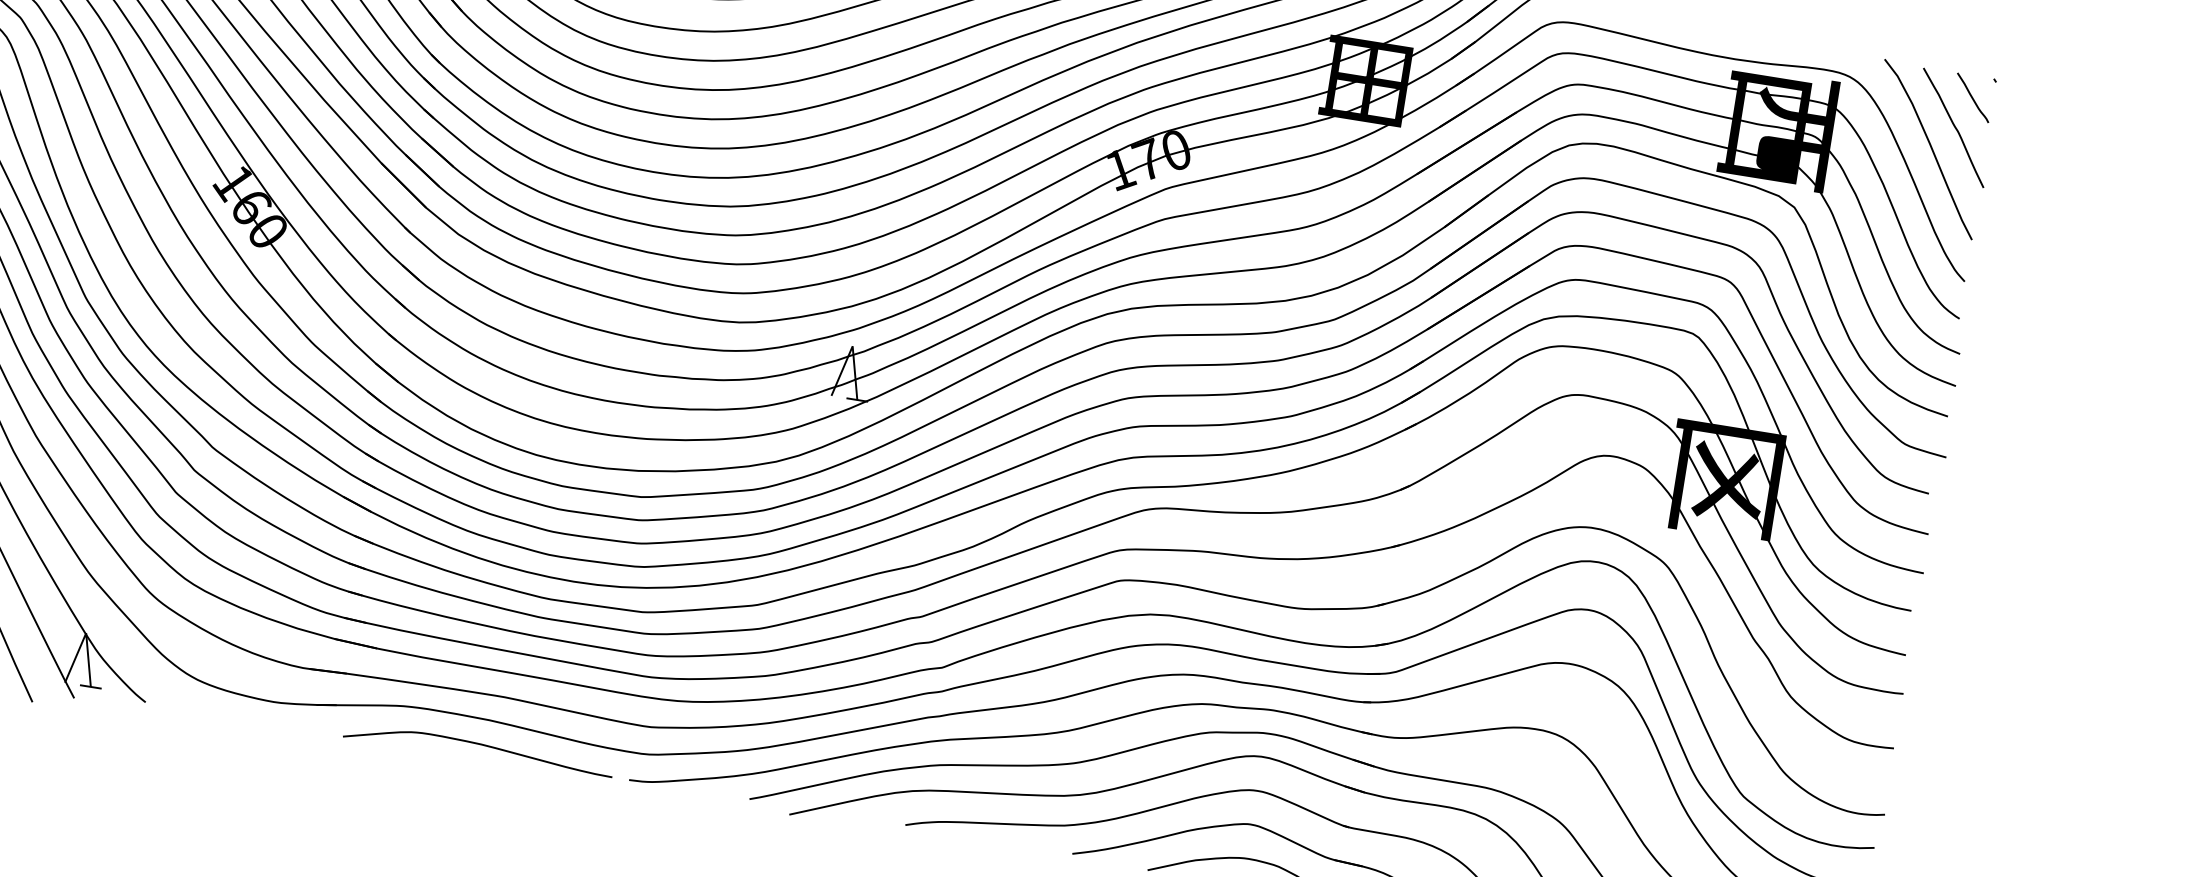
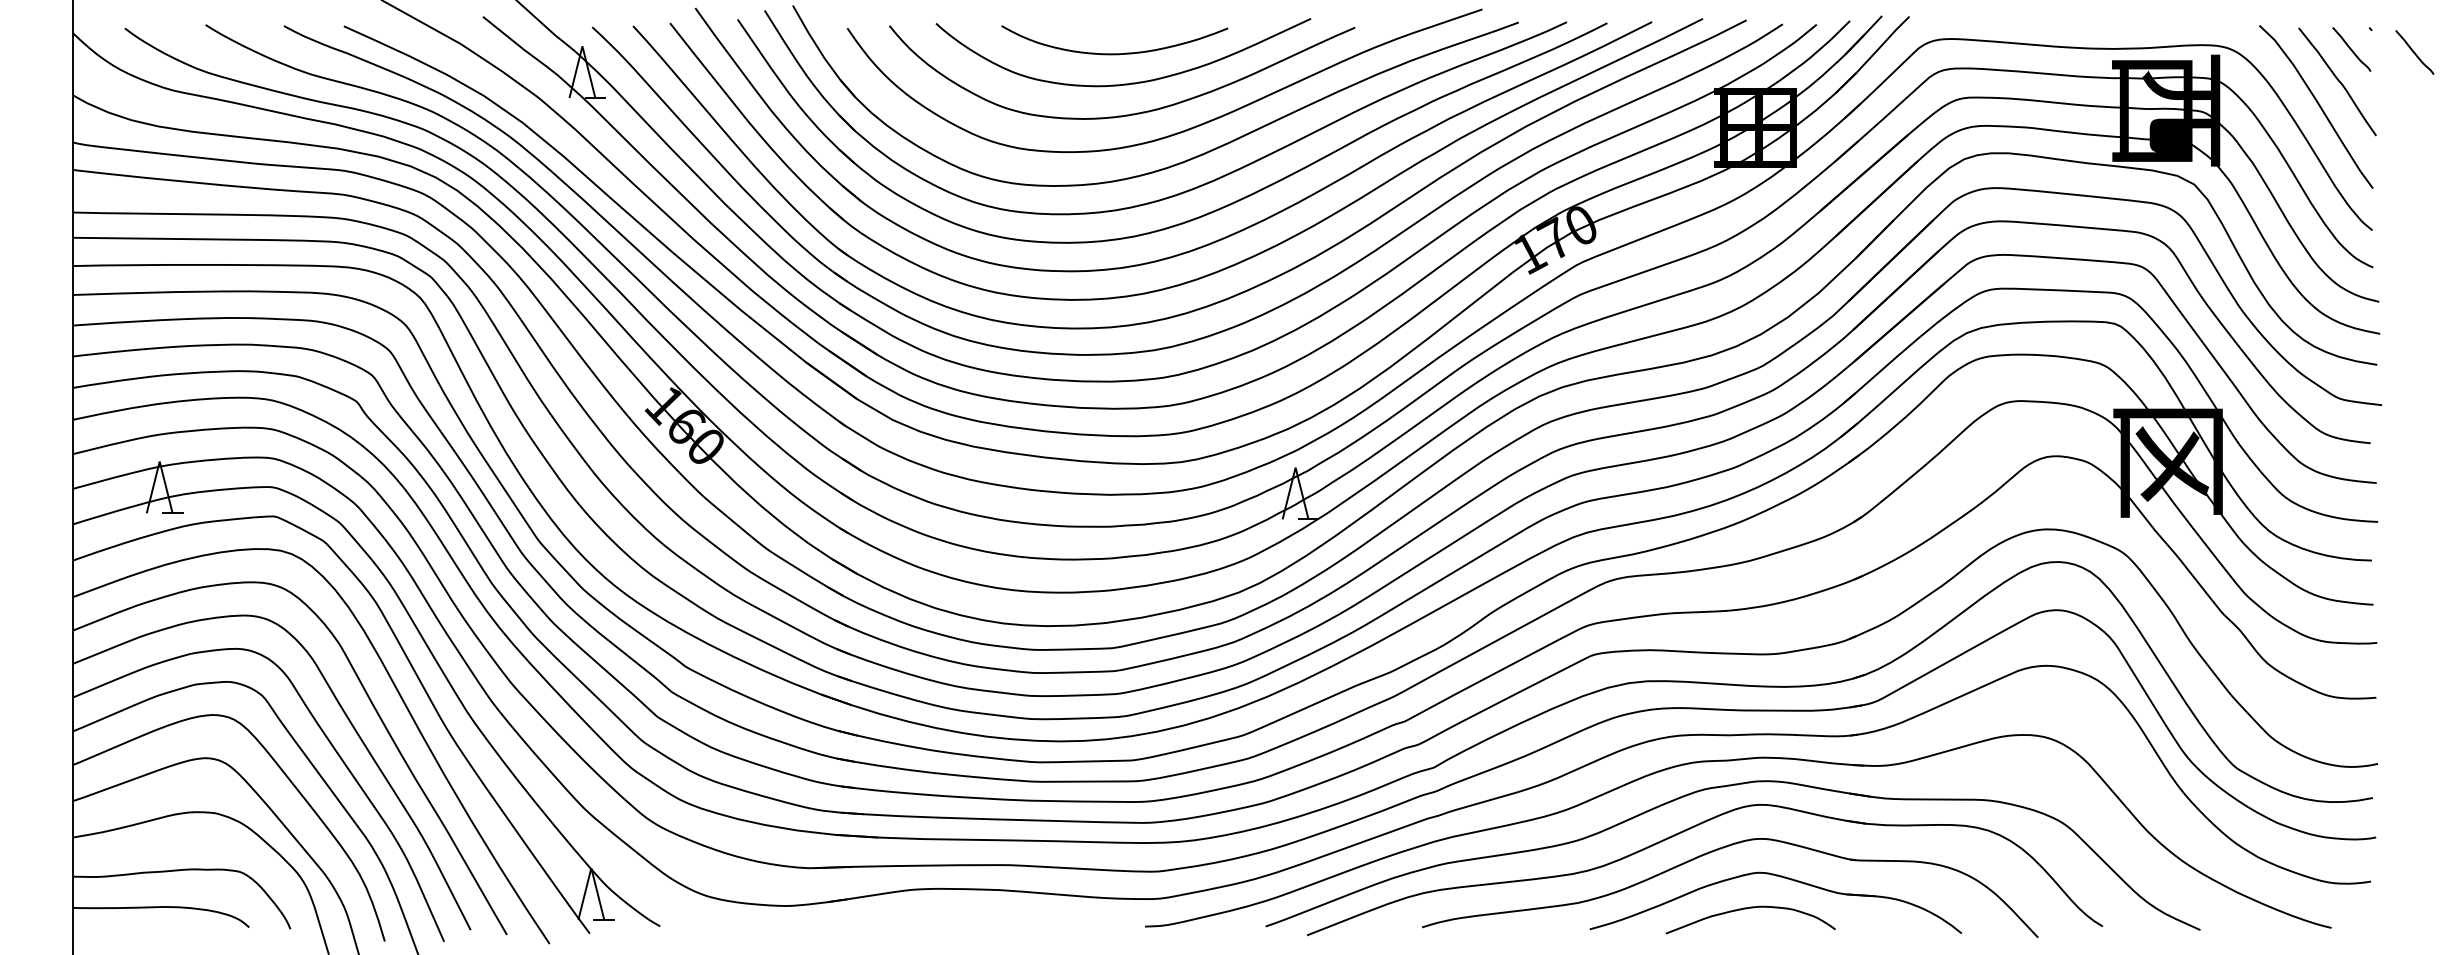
curve: (2035, 110) -> (2414, 52), added
curve: (479, 744) -> (993, 915), removed

